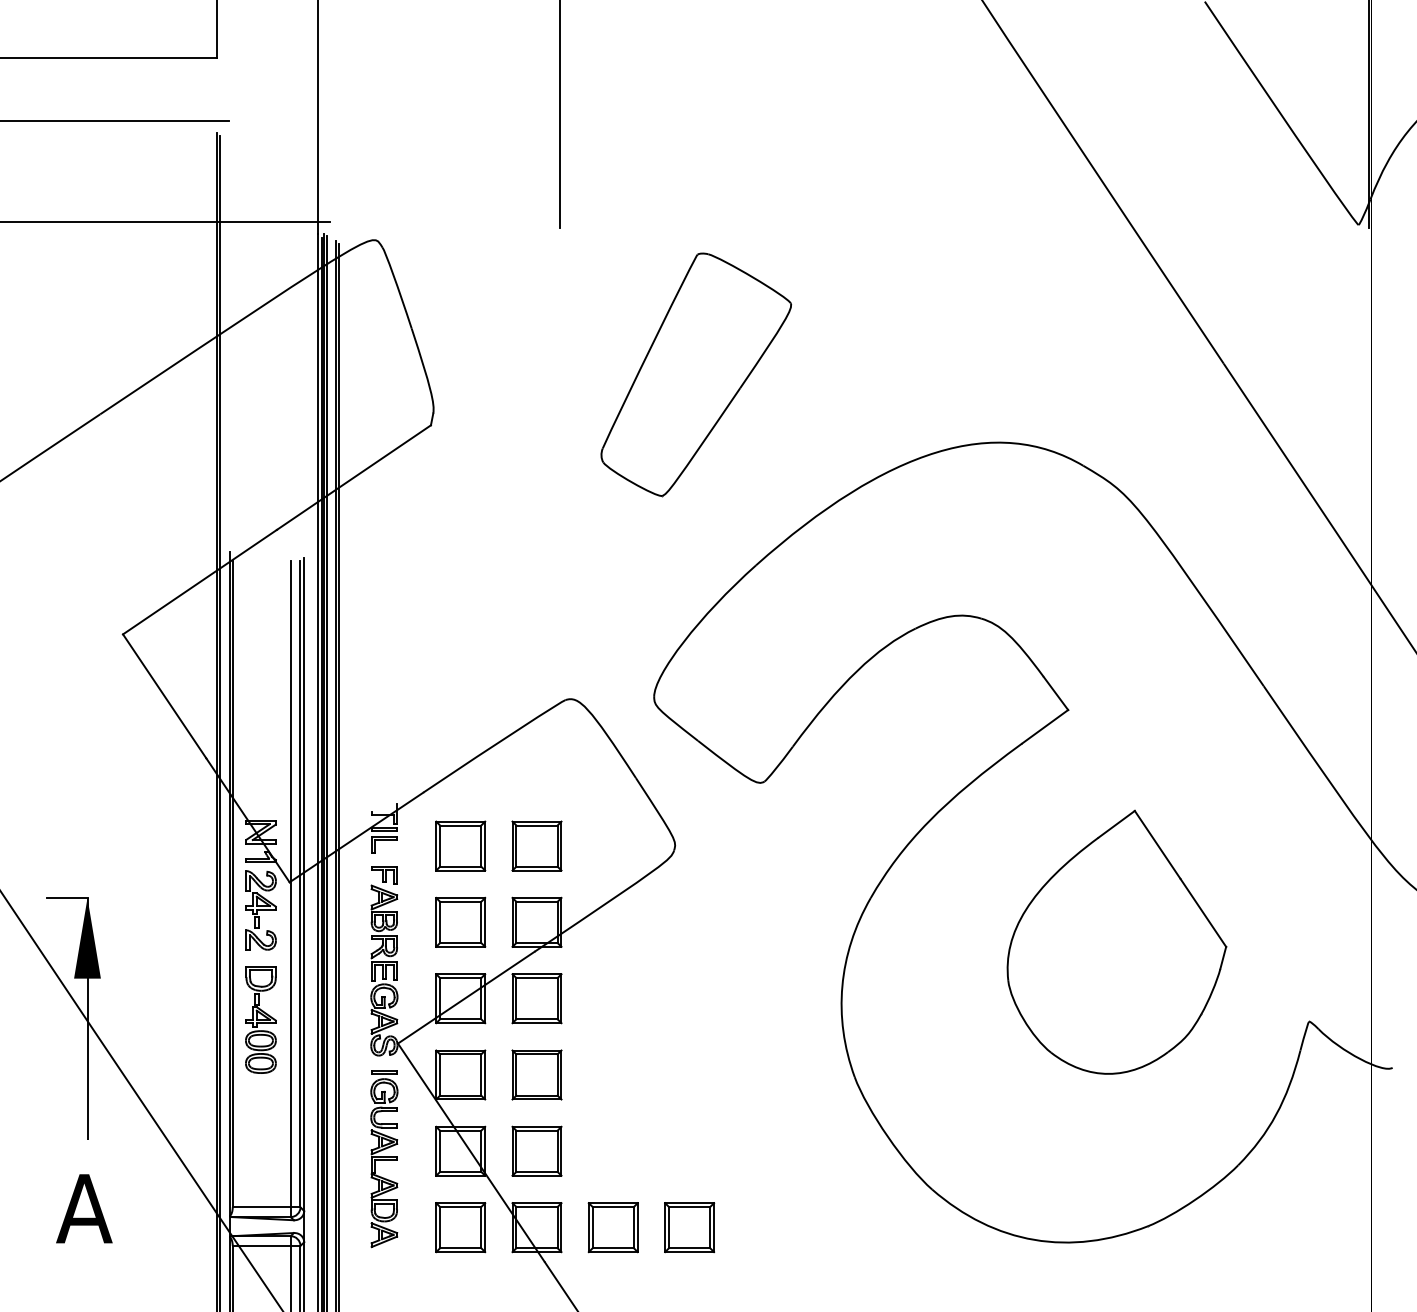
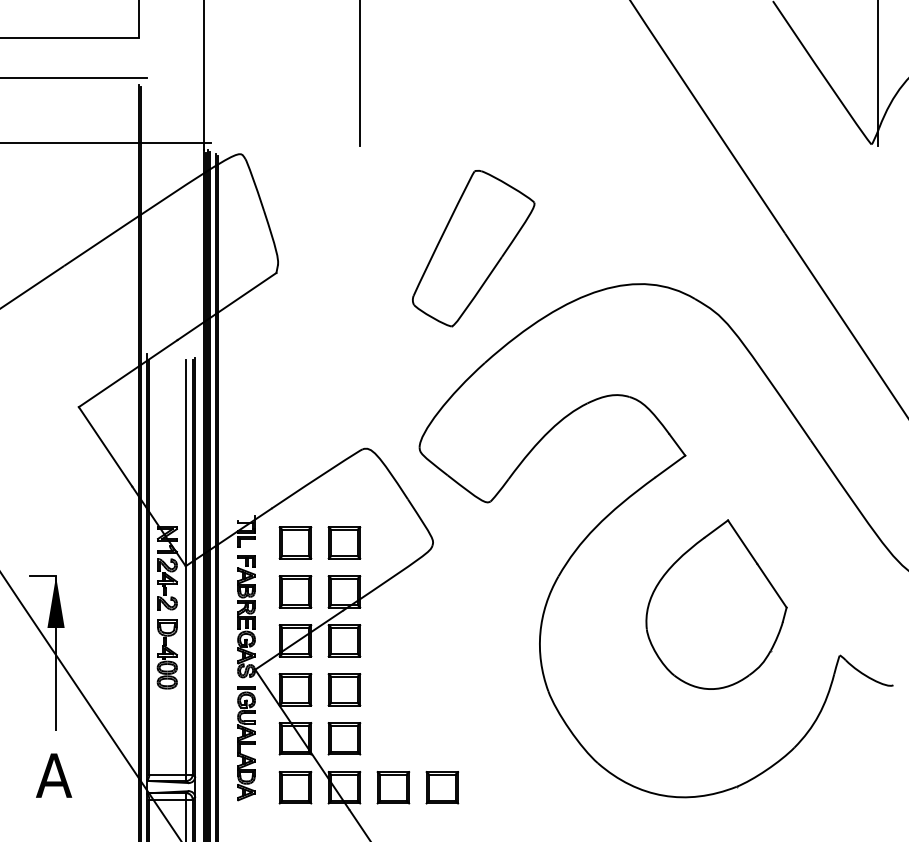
part: (696, 374) -> (473, 248), moved

